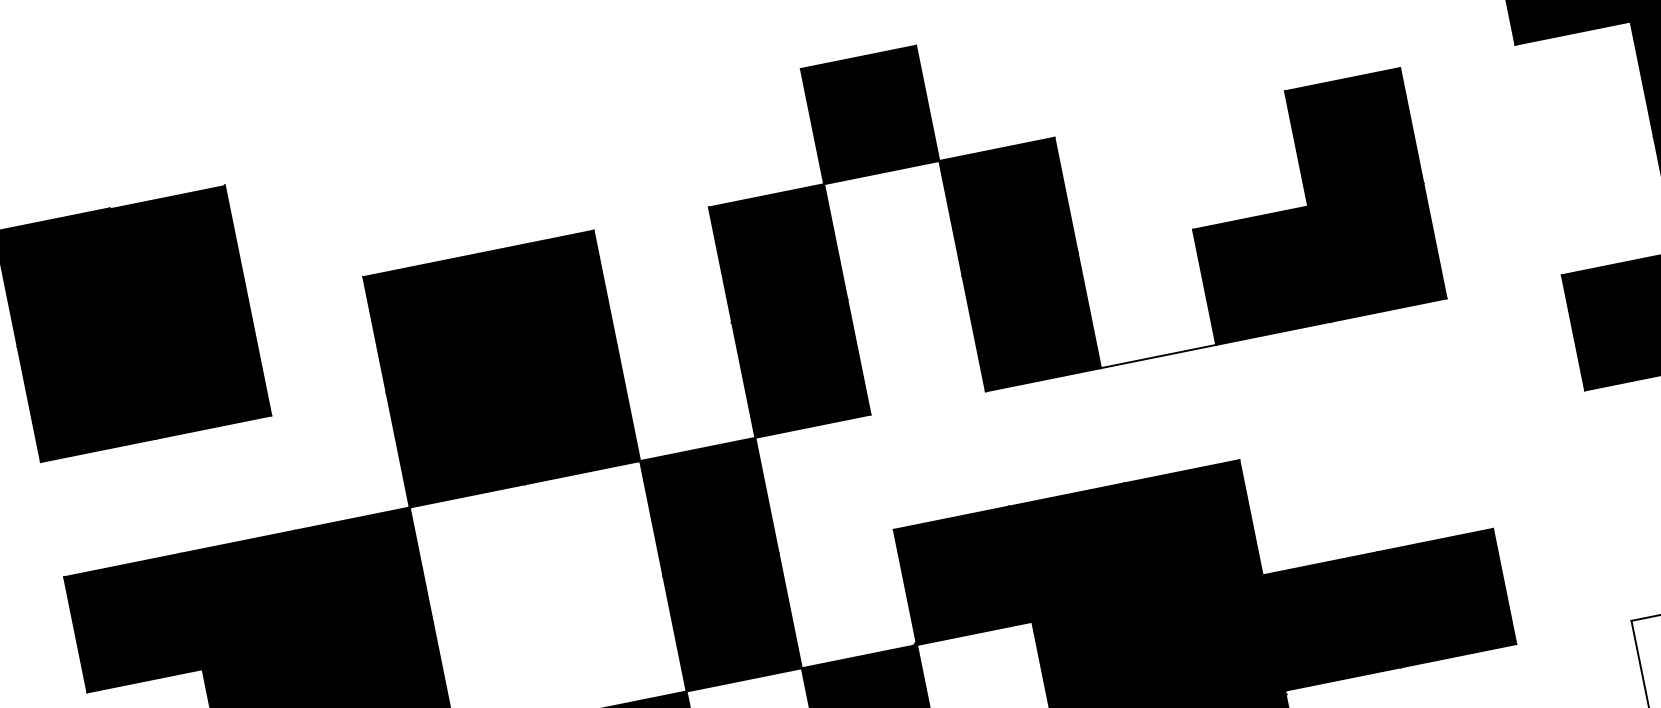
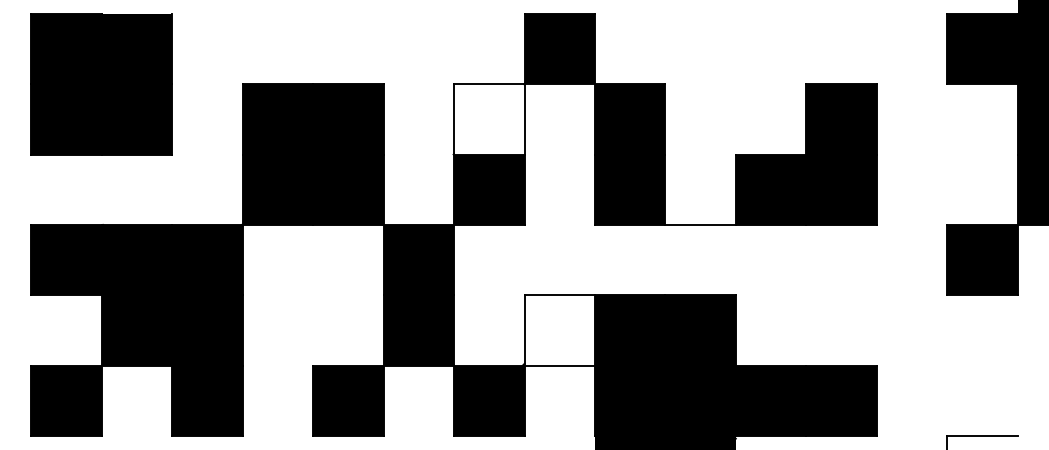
fill: (778, 253) -> (489, 119), removed
fill: (962, 575) -> (559, 330), removed

